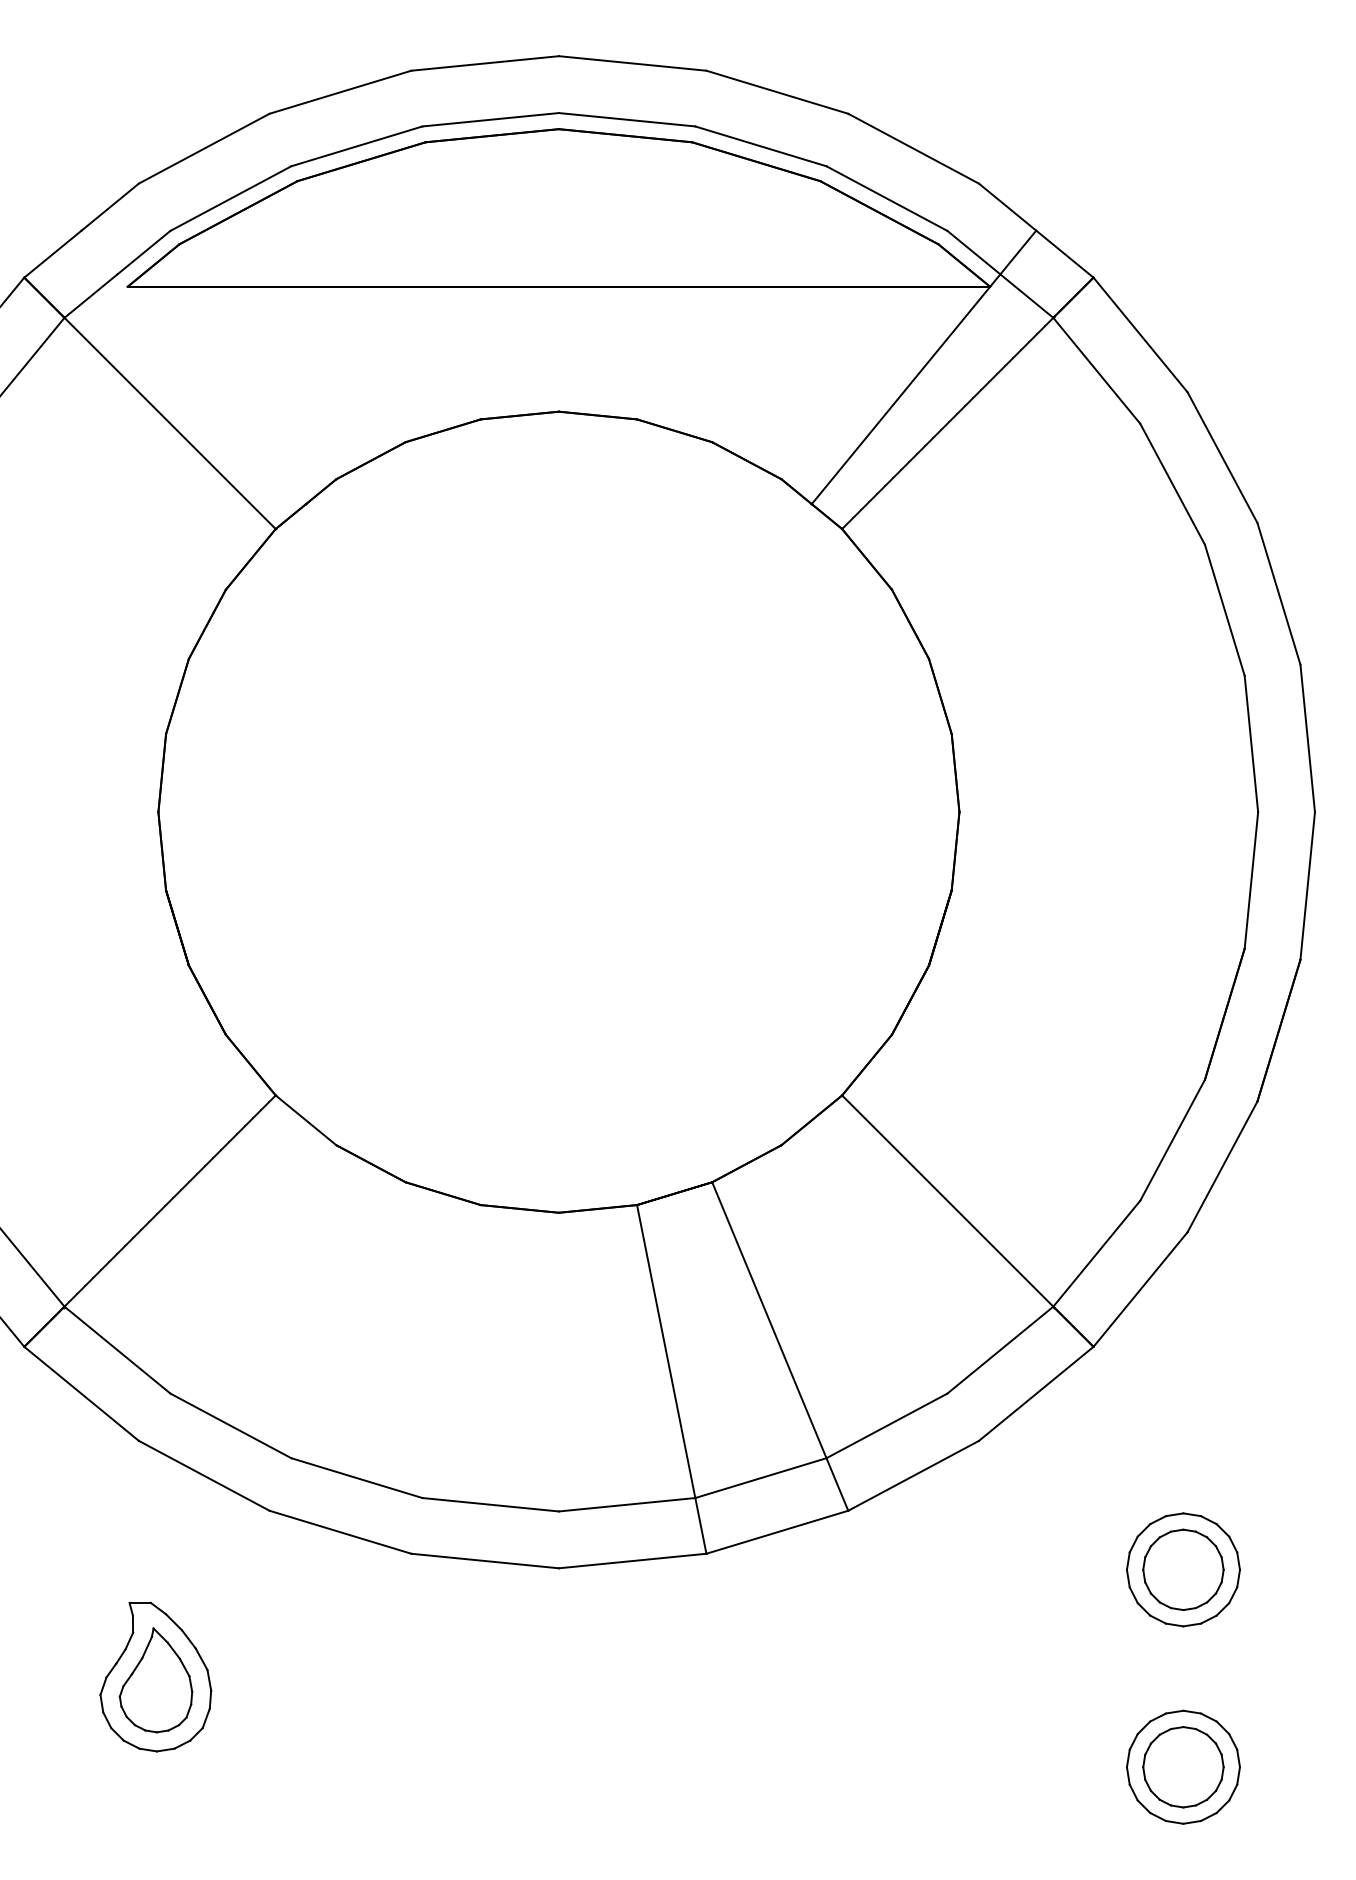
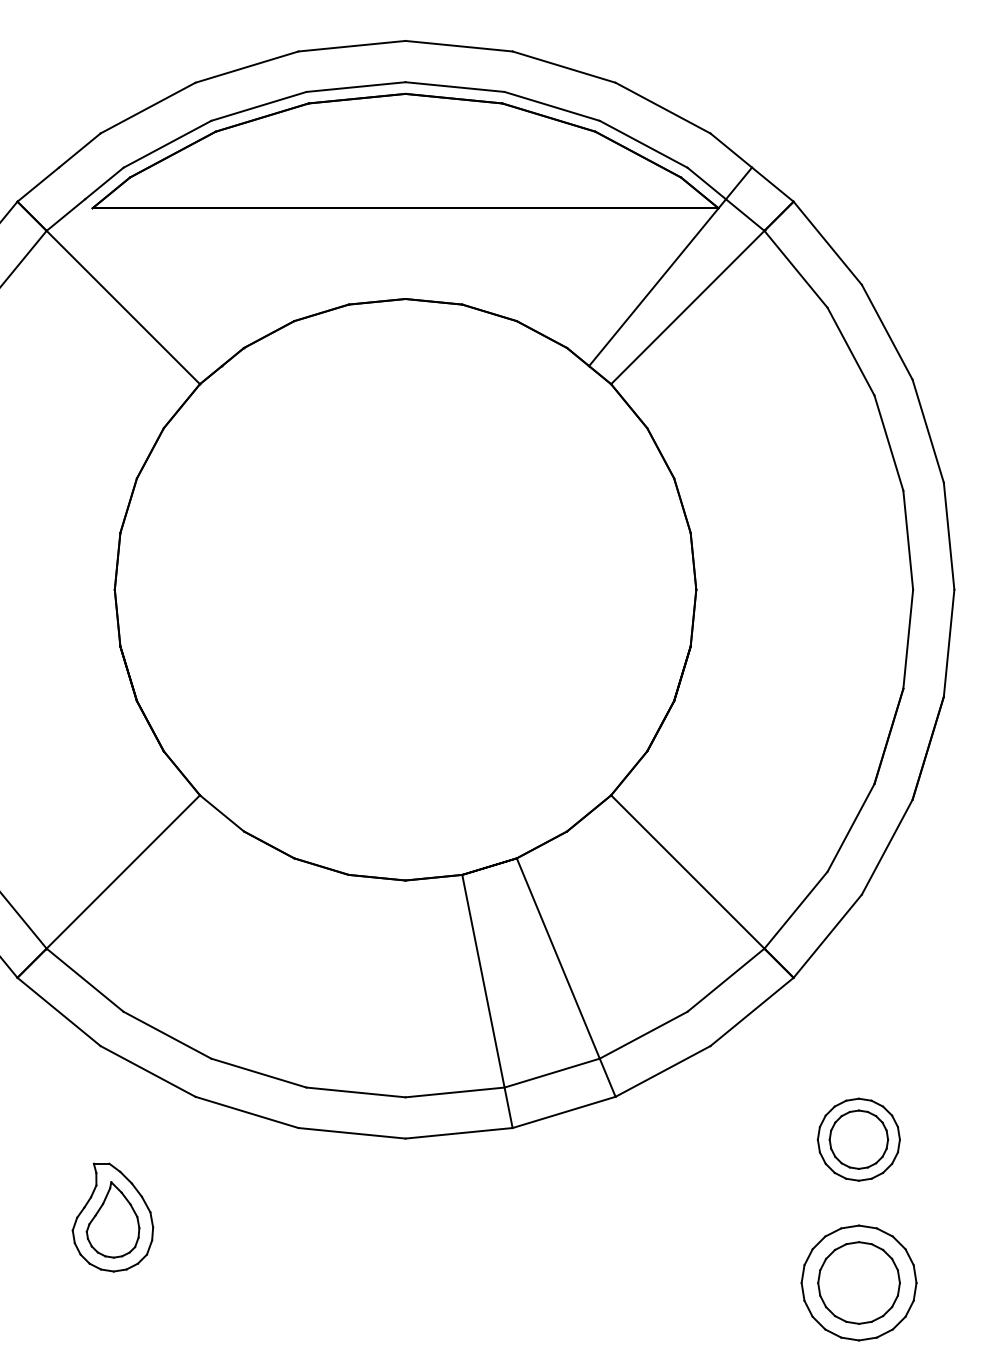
part: (1182, 1766) -> (858, 1282), size x1.4

